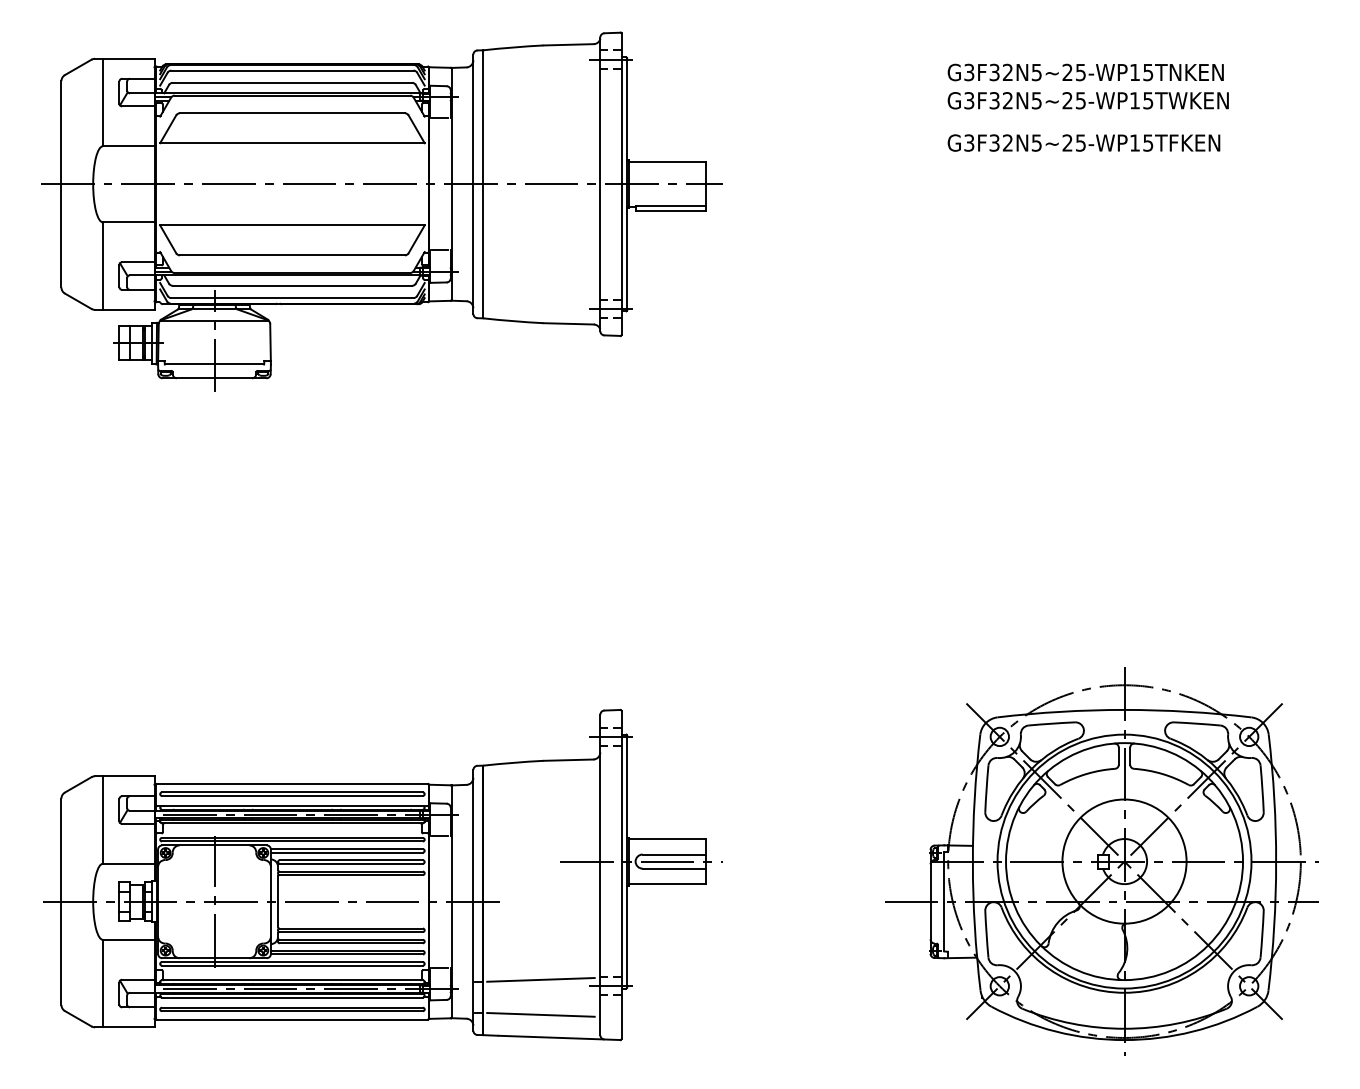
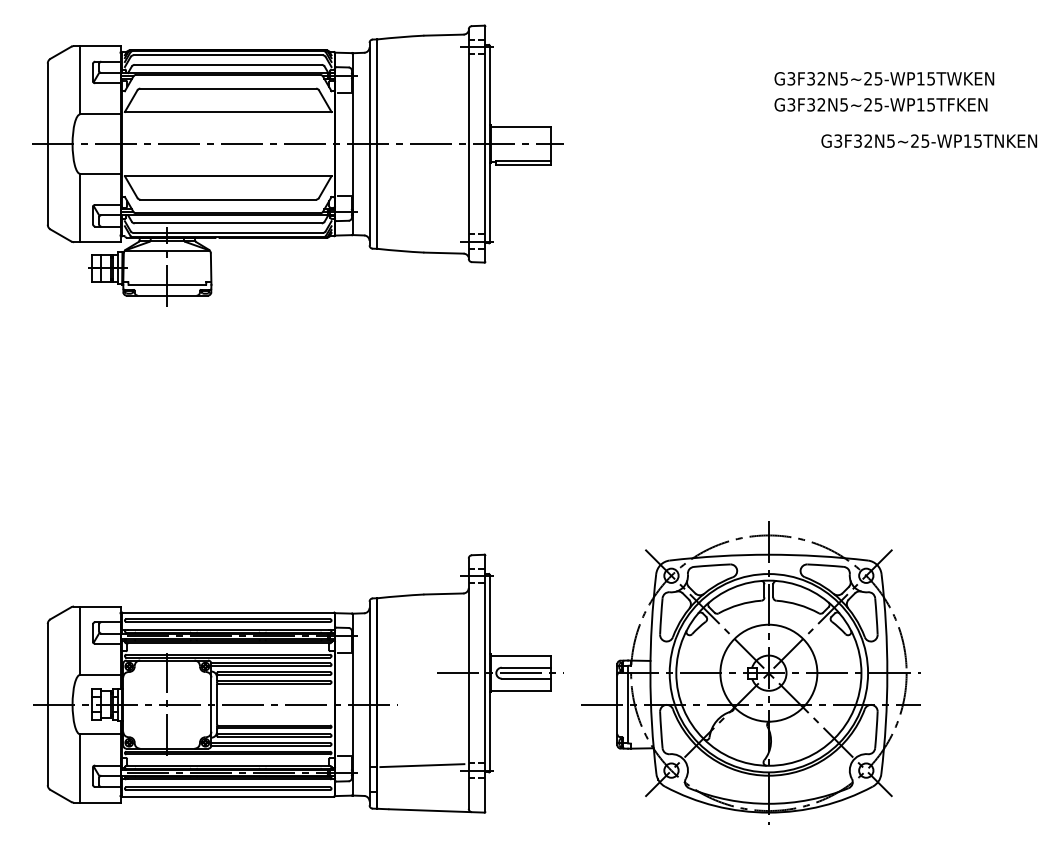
text: (1085, 72) -> (929, 141), moved
text: (1087, 100) -> (883, 78), moved
text: (1083, 142) -> (880, 104), moved
part: (1101, 861) -> (750, 673), moved
line: (540, 1014) -> (422, 792), removed

